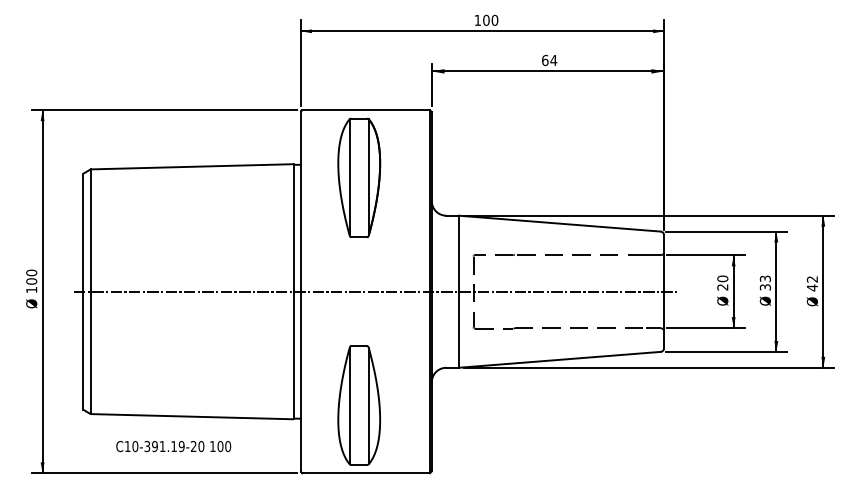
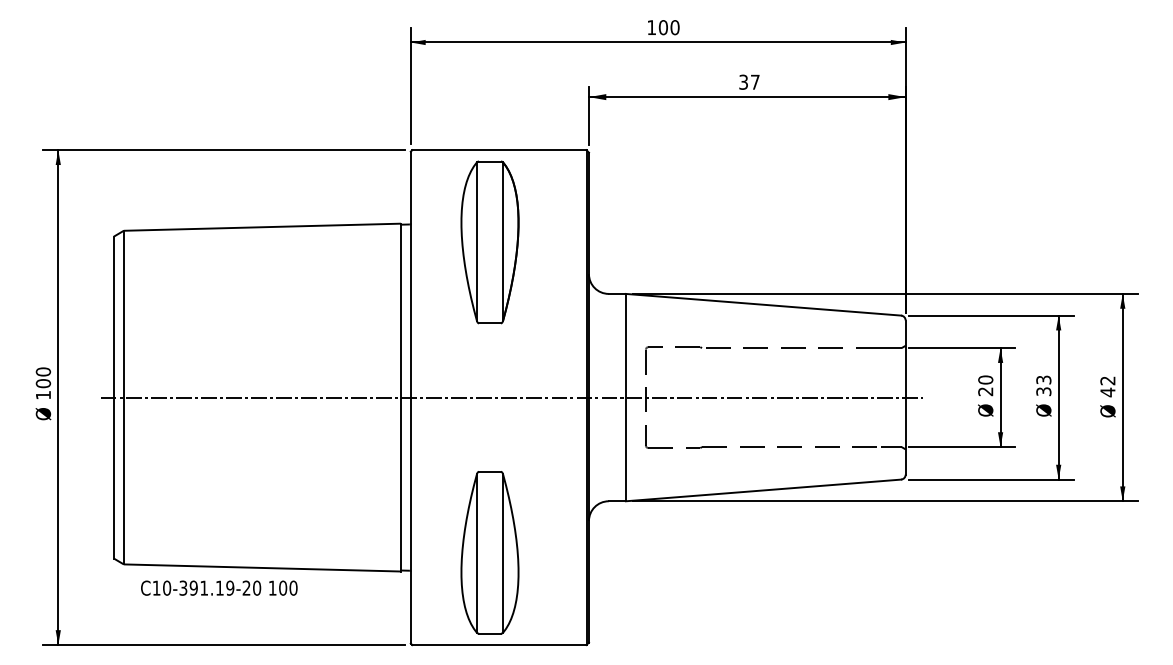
text: (549, 60) -> (749, 82), 64 -> 37
text: (173, 446) -> (219, 588), moved

